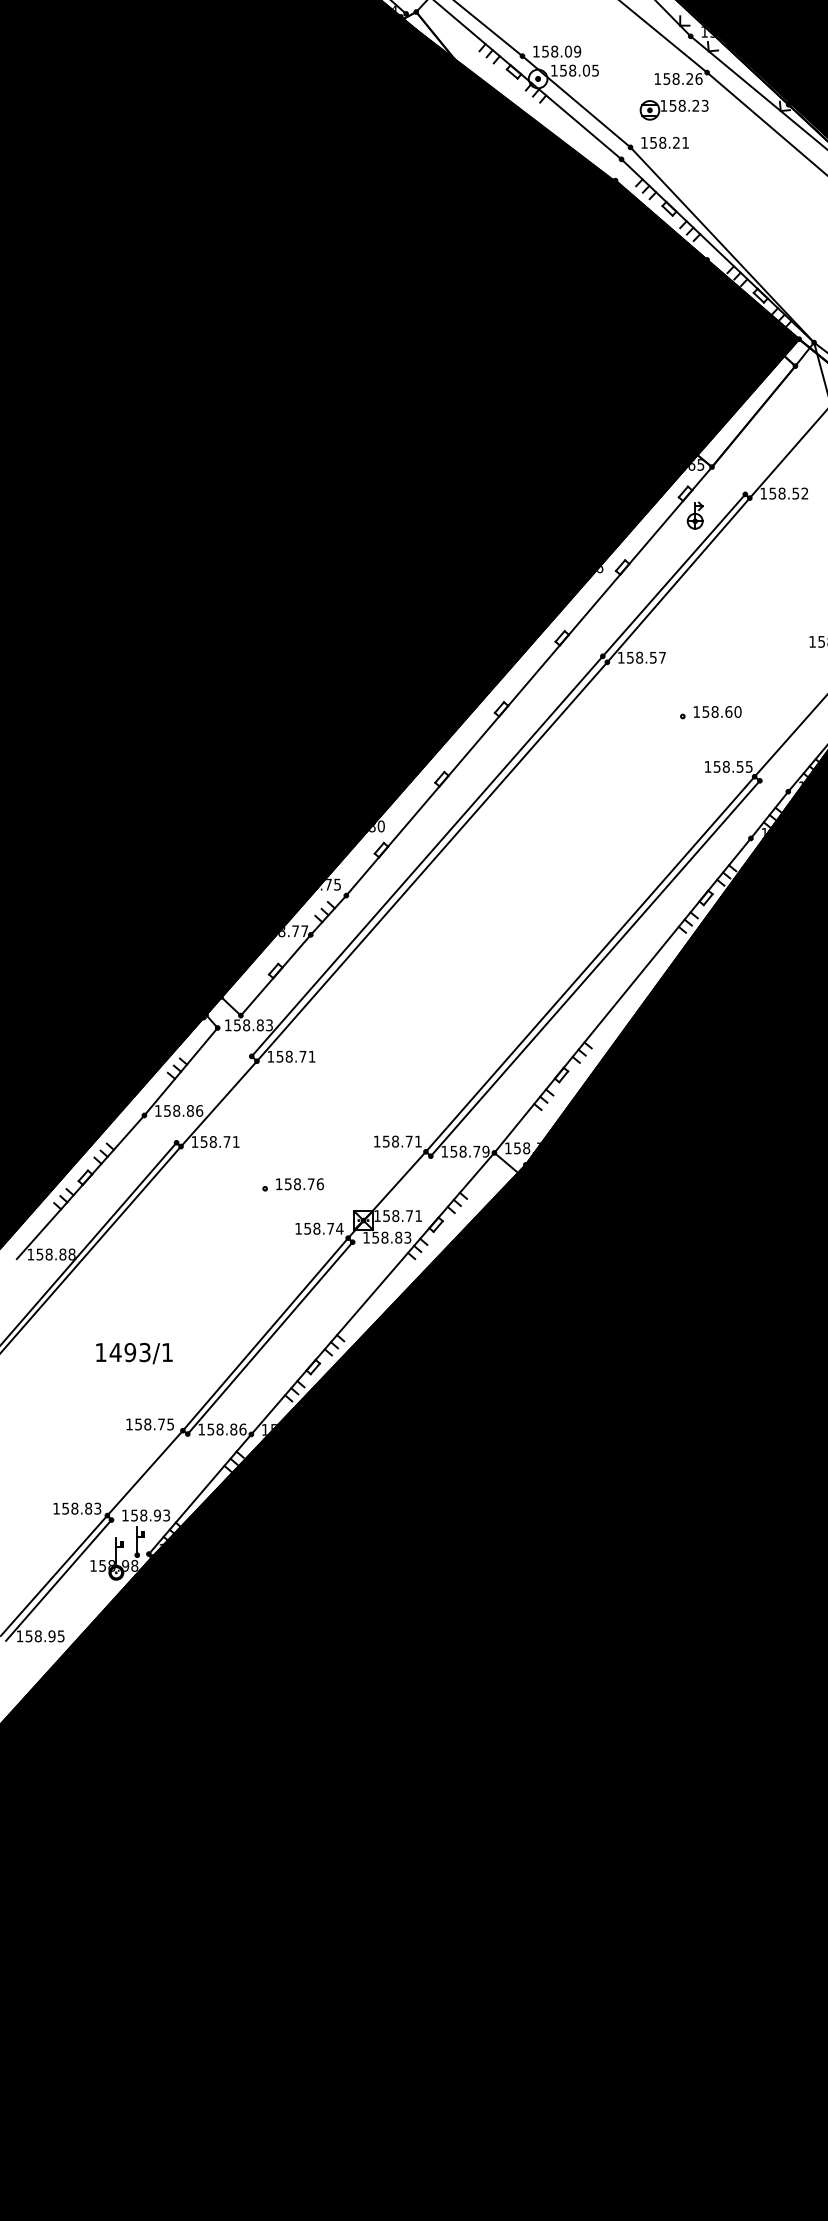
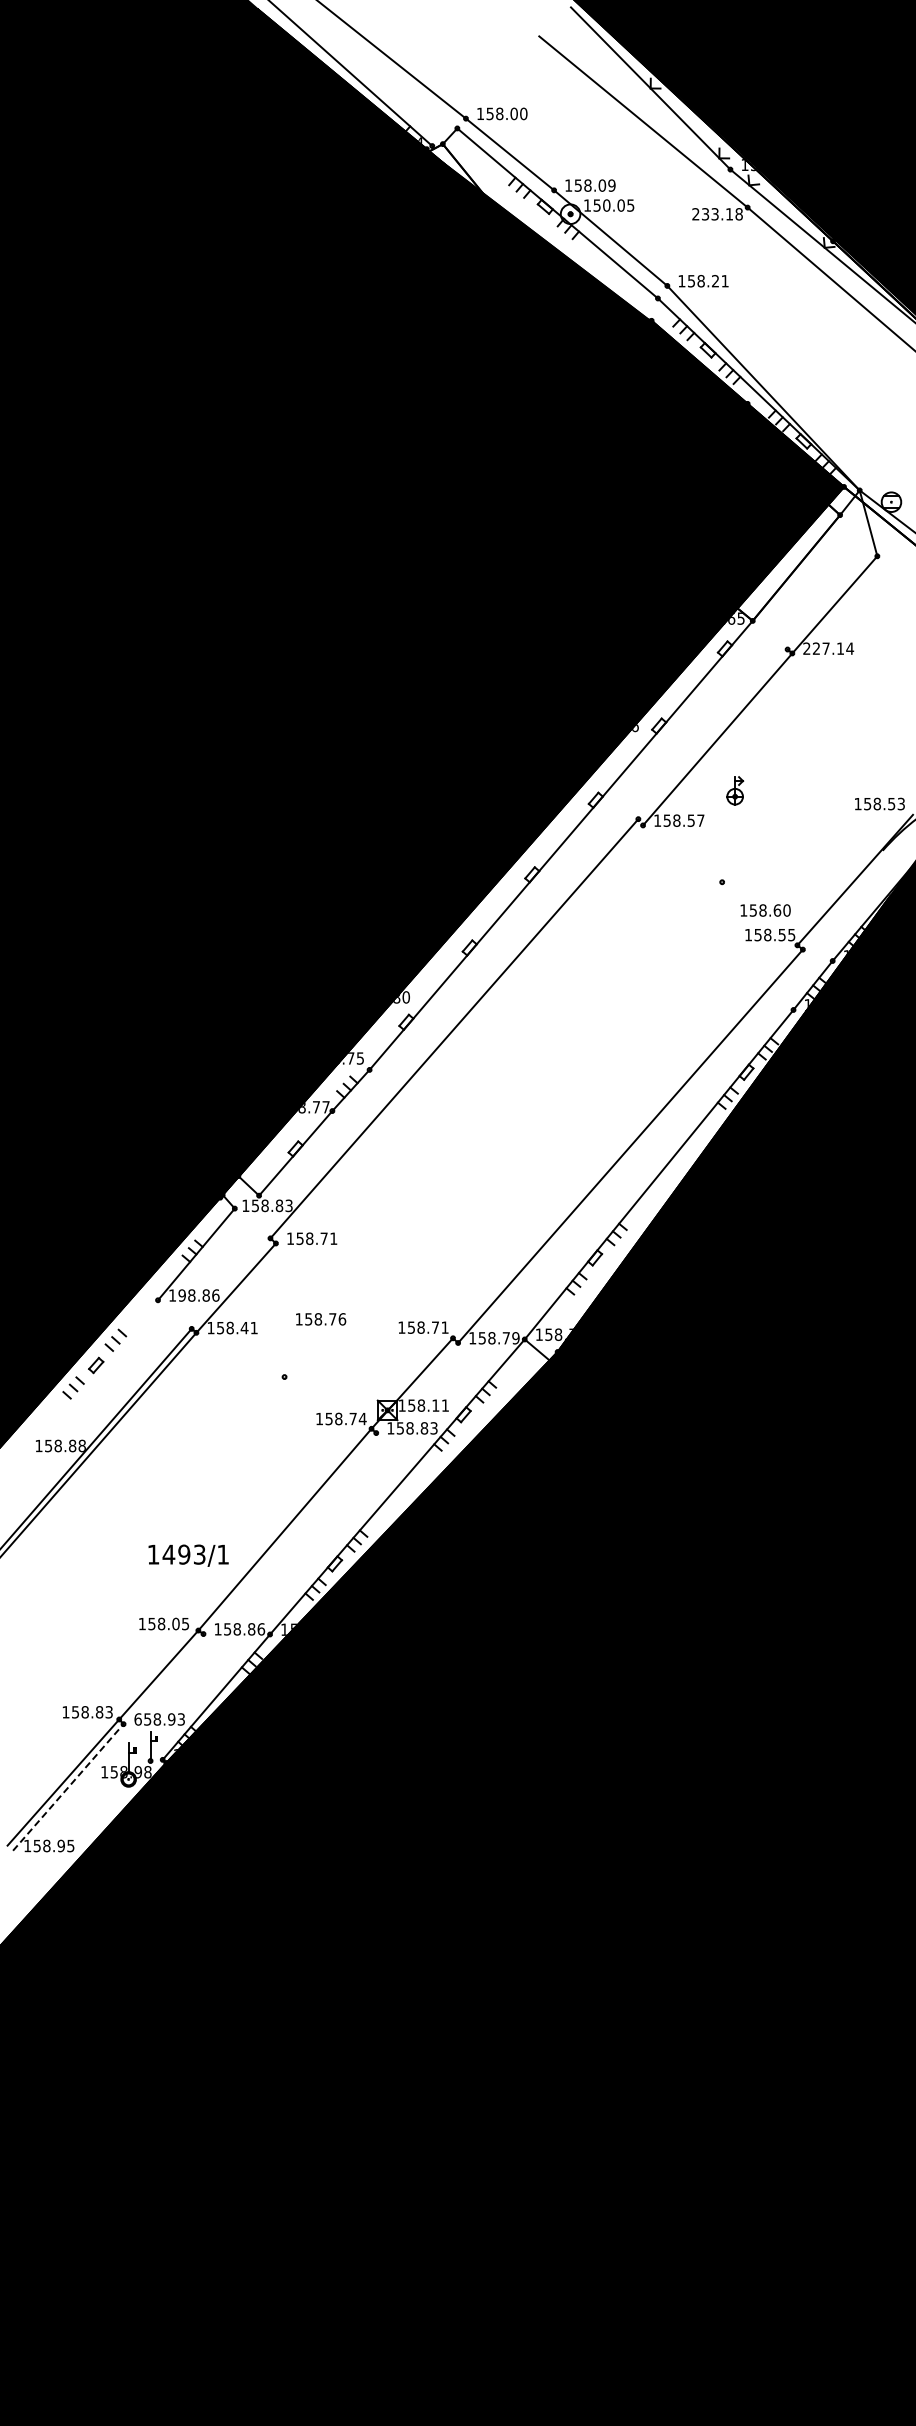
text: (572, 70) -> (606, 205), 158.05 -> 150.05
text: (678, 79) -> (717, 214), 158.26 -> 233.18
part: (674, 109) -> (713, 246), removed
text: (784, 493) -> (828, 648), 158.52 -> 227.14
part: (695, 515) -> (735, 790), moved
line: (673, 575) -> (712, 734), removed
text: (717, 711) -> (765, 910), moved
line: (432, 861) -> (459, 1034), removed
line: (590, 963) -> (625, 1141), removed
text: (166, 1110) -> (181, 1295), 158.86 -> 198.86
text: (226, 1142) -> (244, 1328), 158.71 -> 158.41
text: (300, 1184) -> (321, 1319), moved
line: (80, 1187) -> (91, 1375), removed
text: (409, 1215) -> (435, 1405), 158.71 -> 158.11
line: (269, 1338) -> (289, 1533), removed
text: (134, 1353) -> (188, 1555), moved
text: (161, 1423) -> (175, 1623), 158.75 -> 158.05
text: (124, 1515) -> (137, 1719), 158.93 -> 658.93
line: (58, 1580) -> (68, 1787), solid -> dashed

